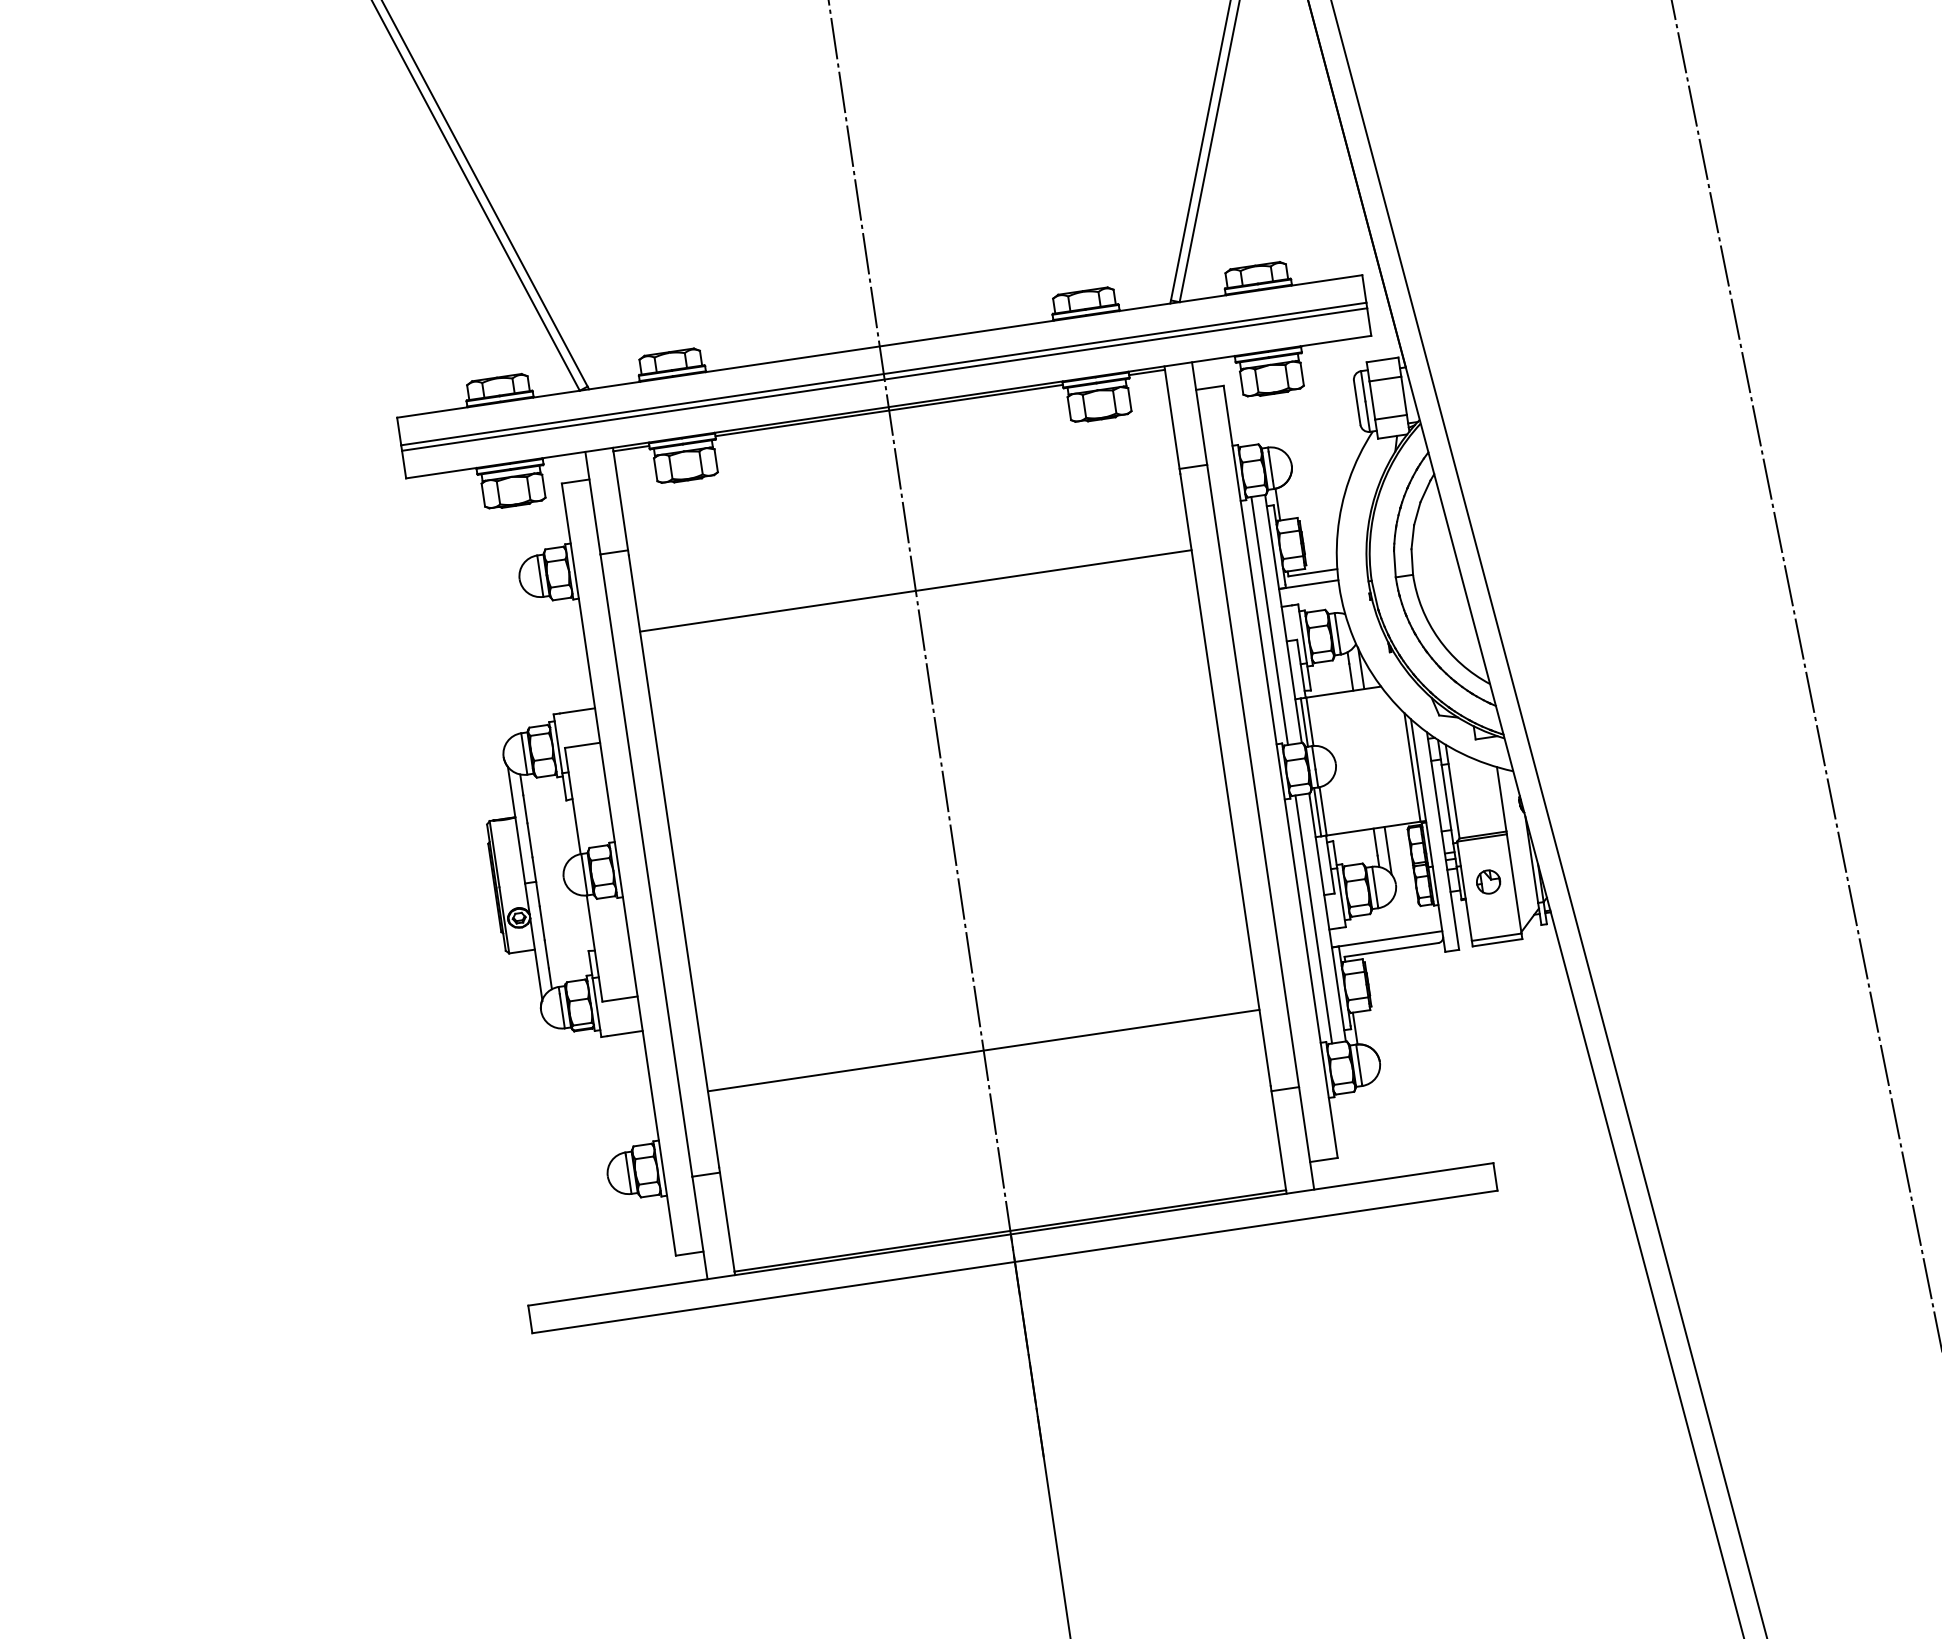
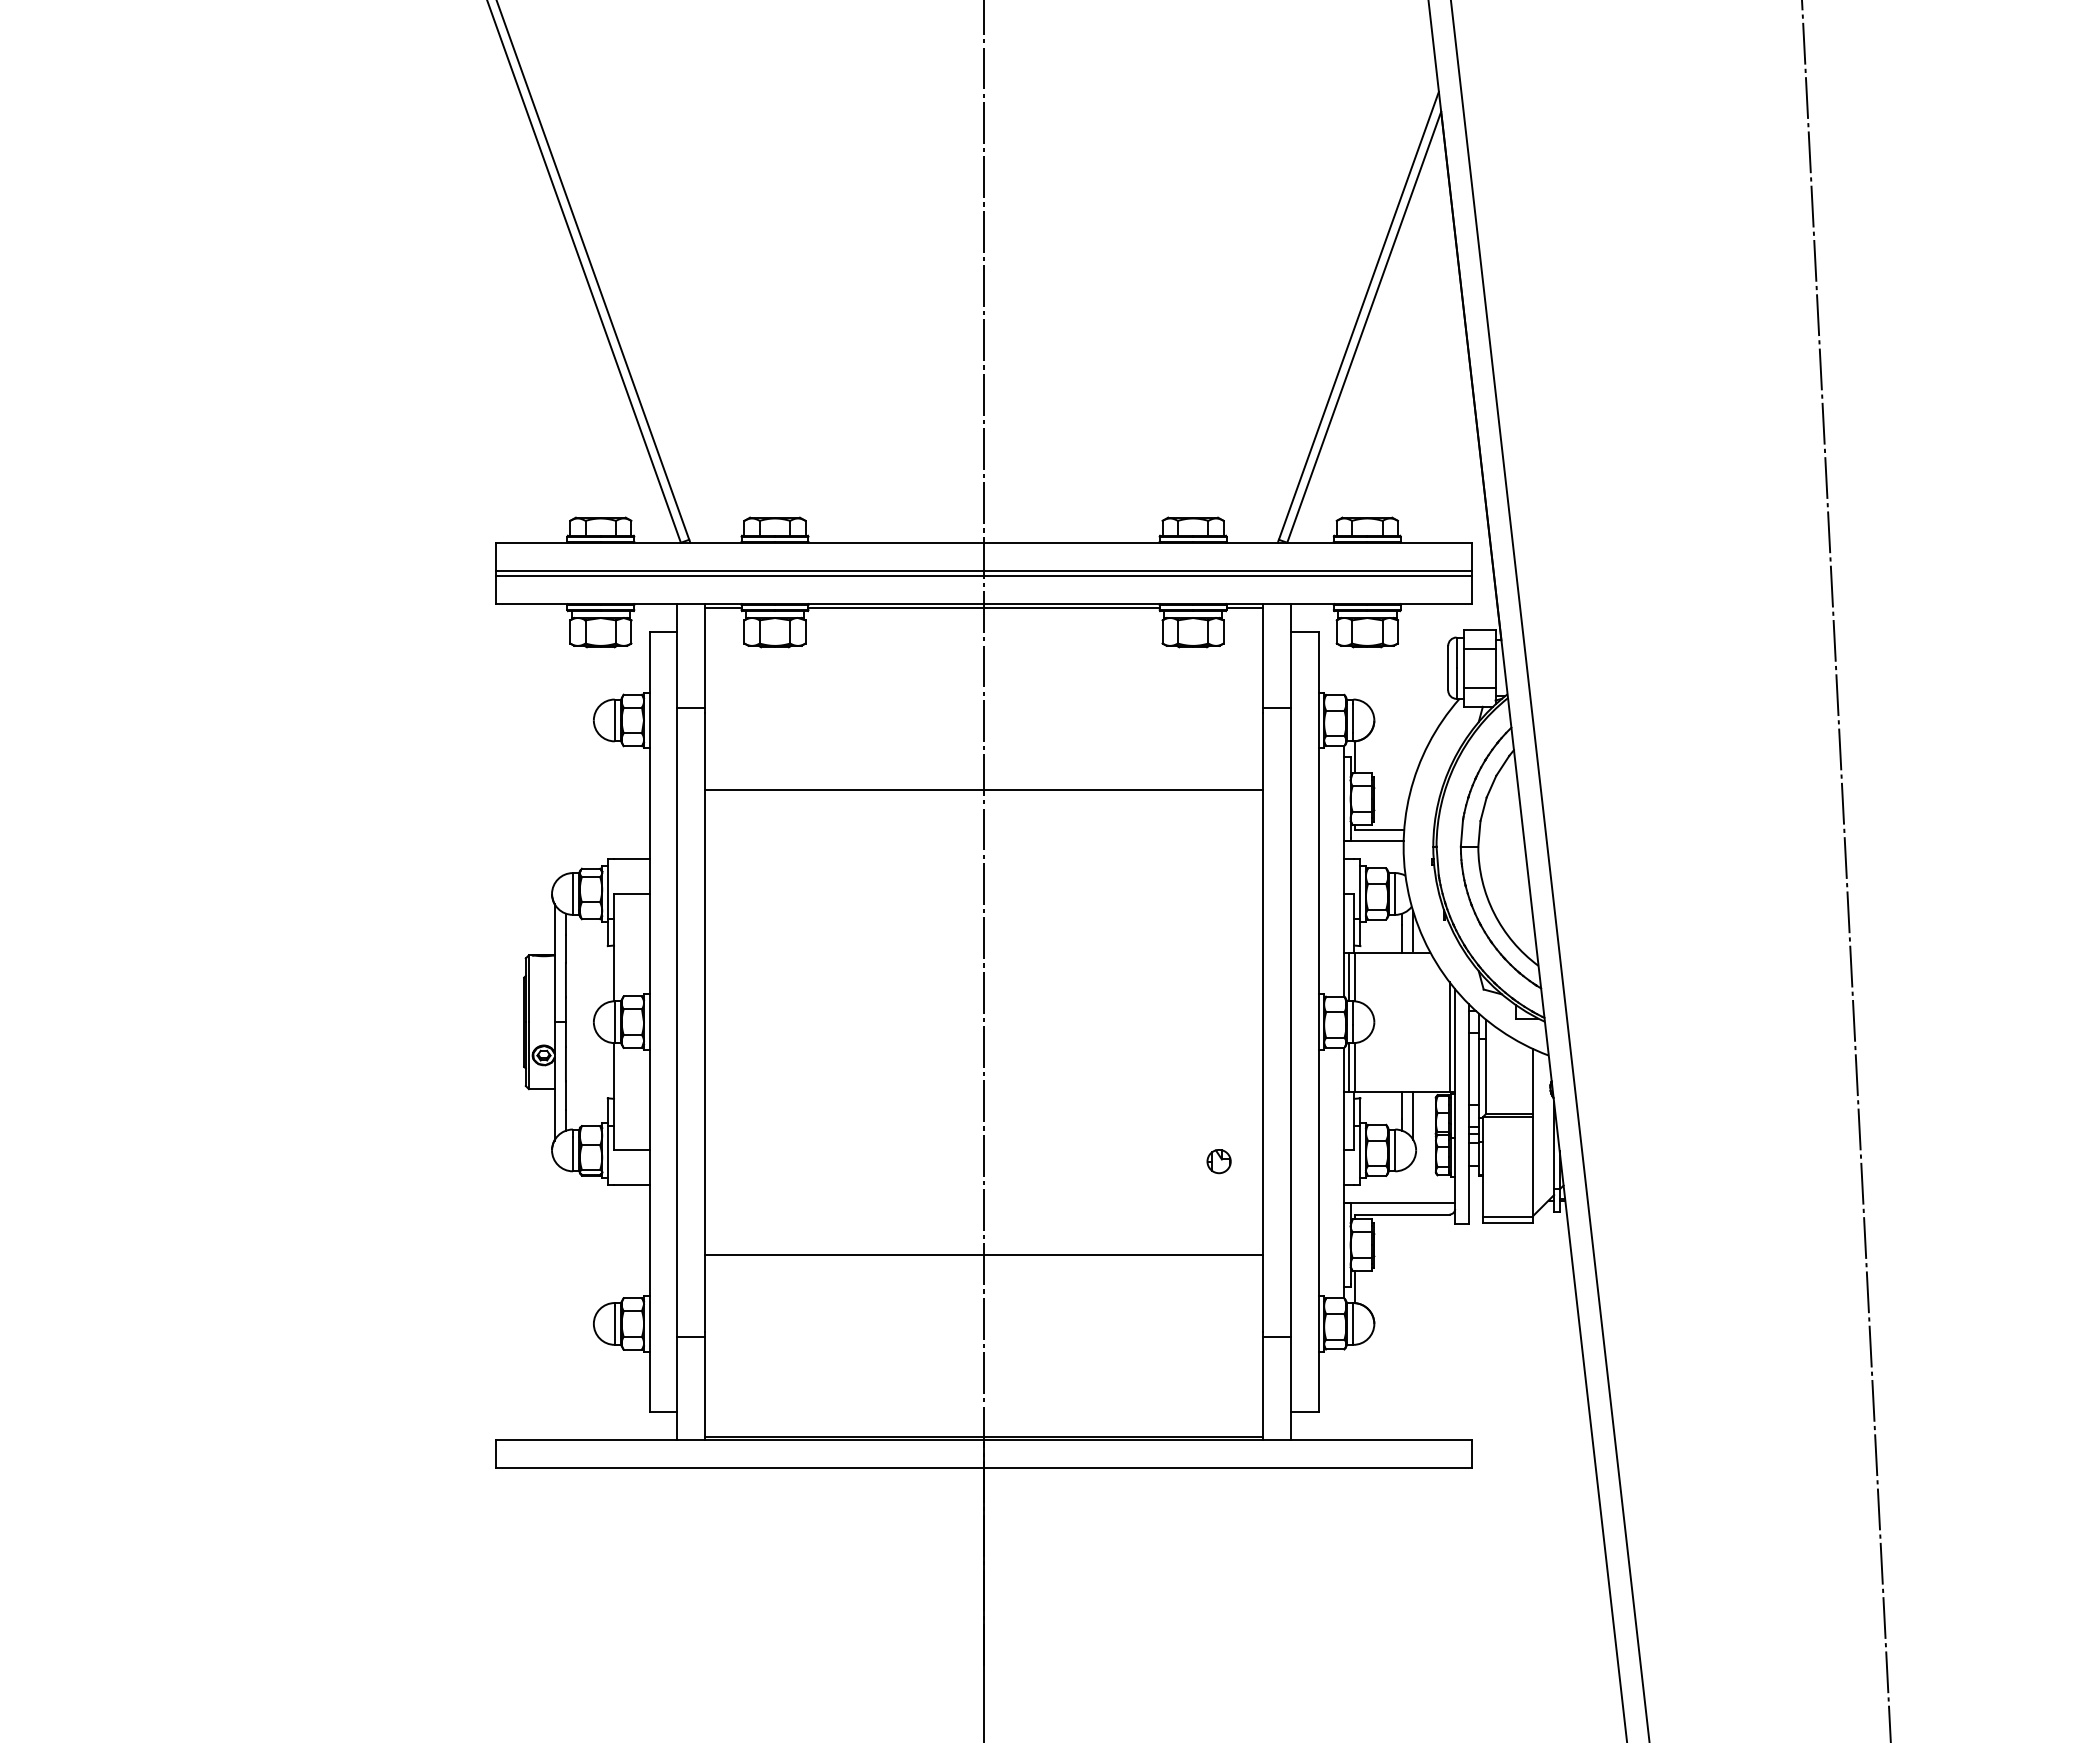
line: (1269, 620) -> (1329, 870), removed
part: (1487, 882) -> (1218, 1161), moved
line: (1313, 918) -> (1329, 1172), removed

